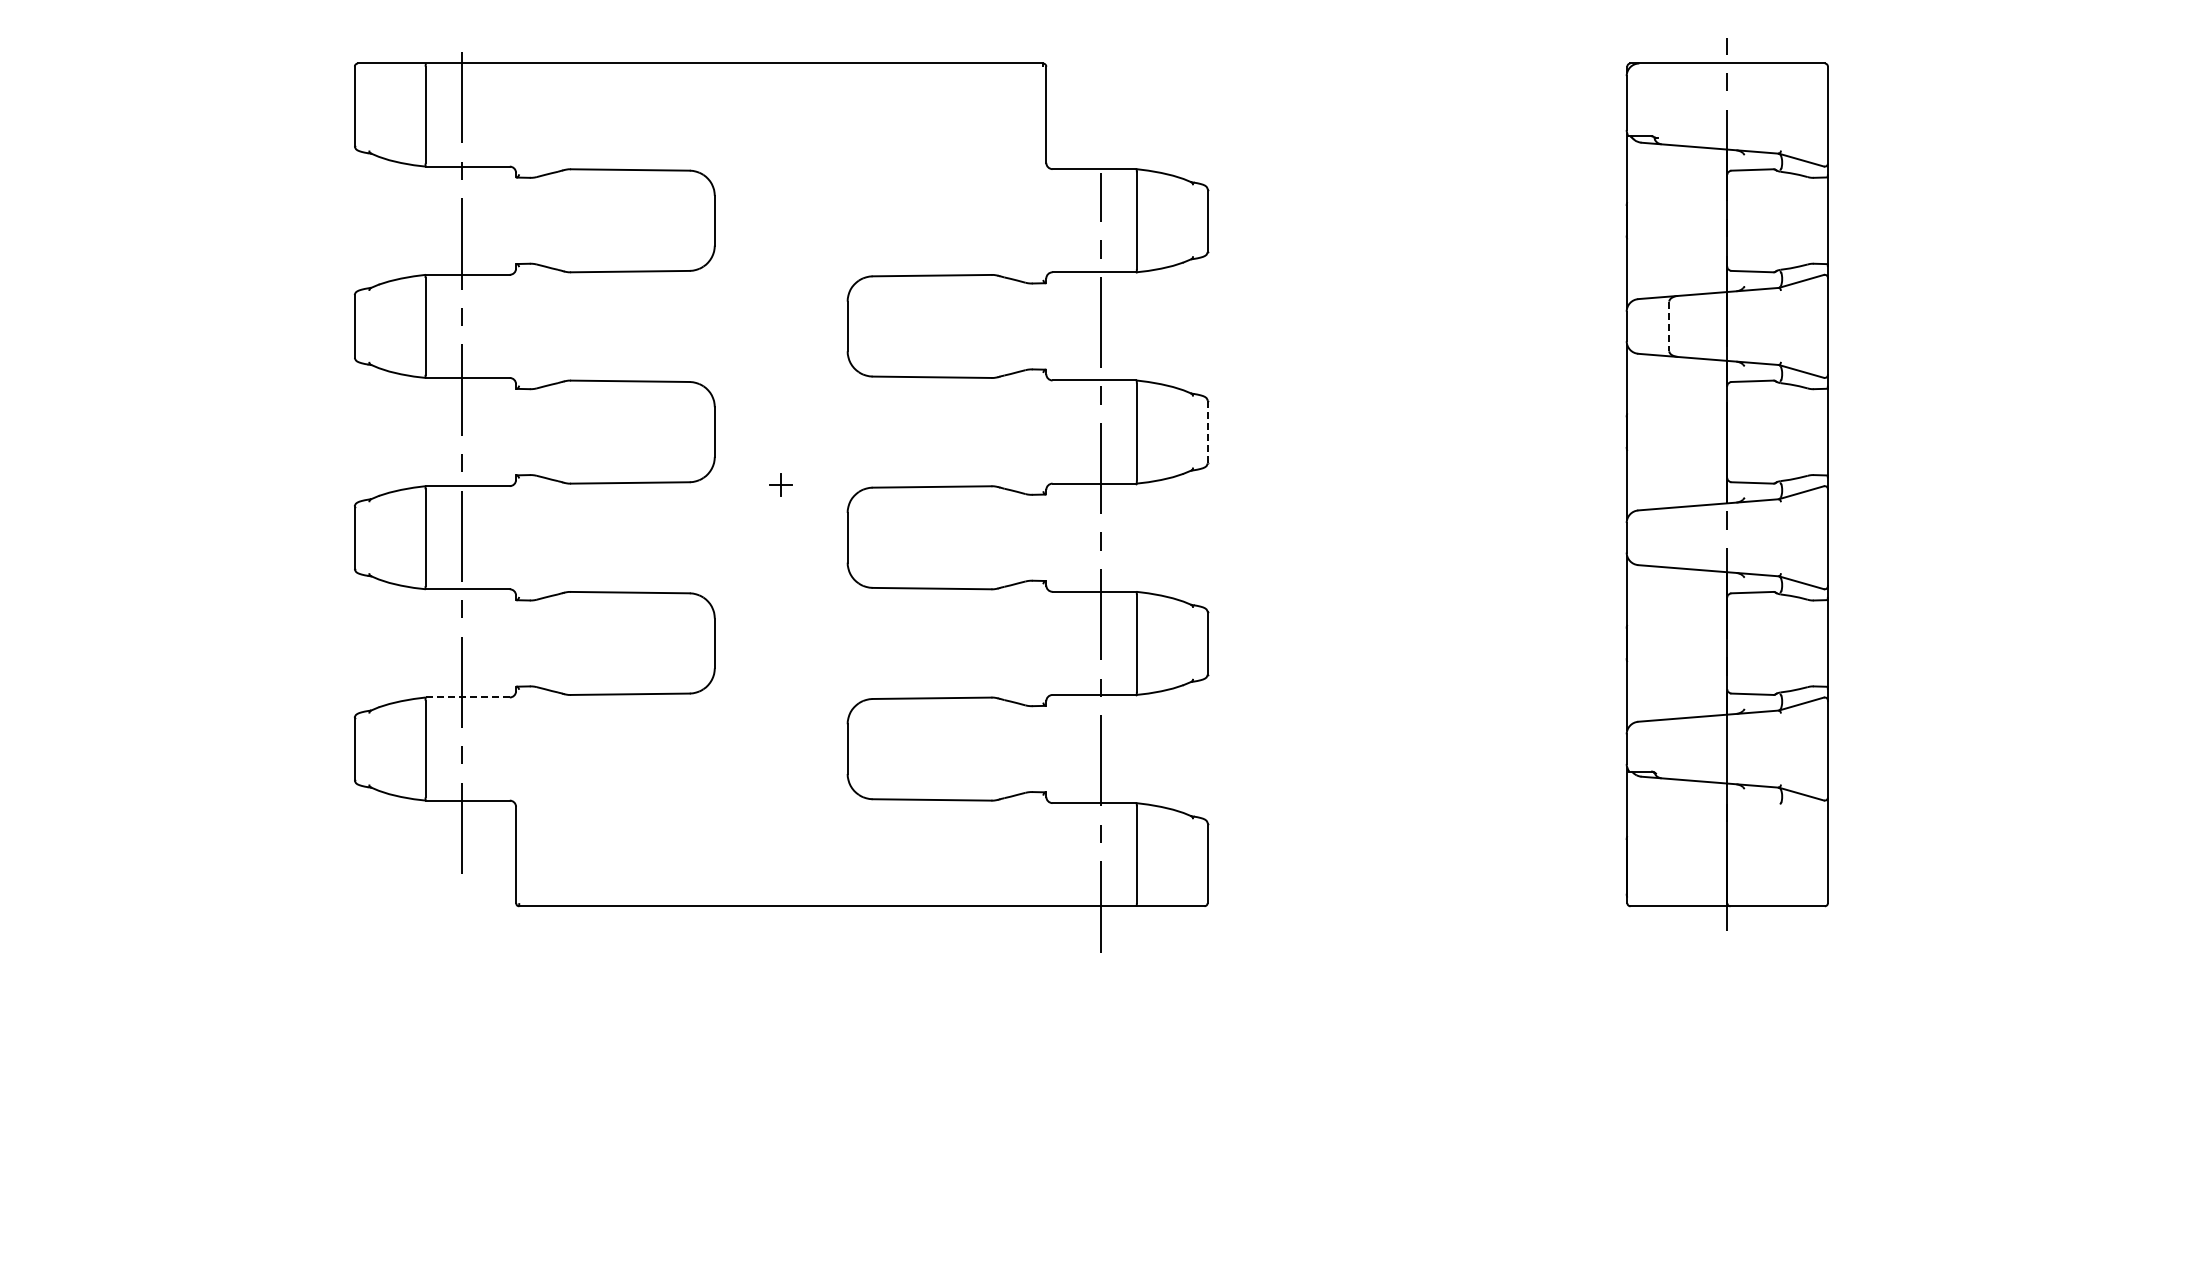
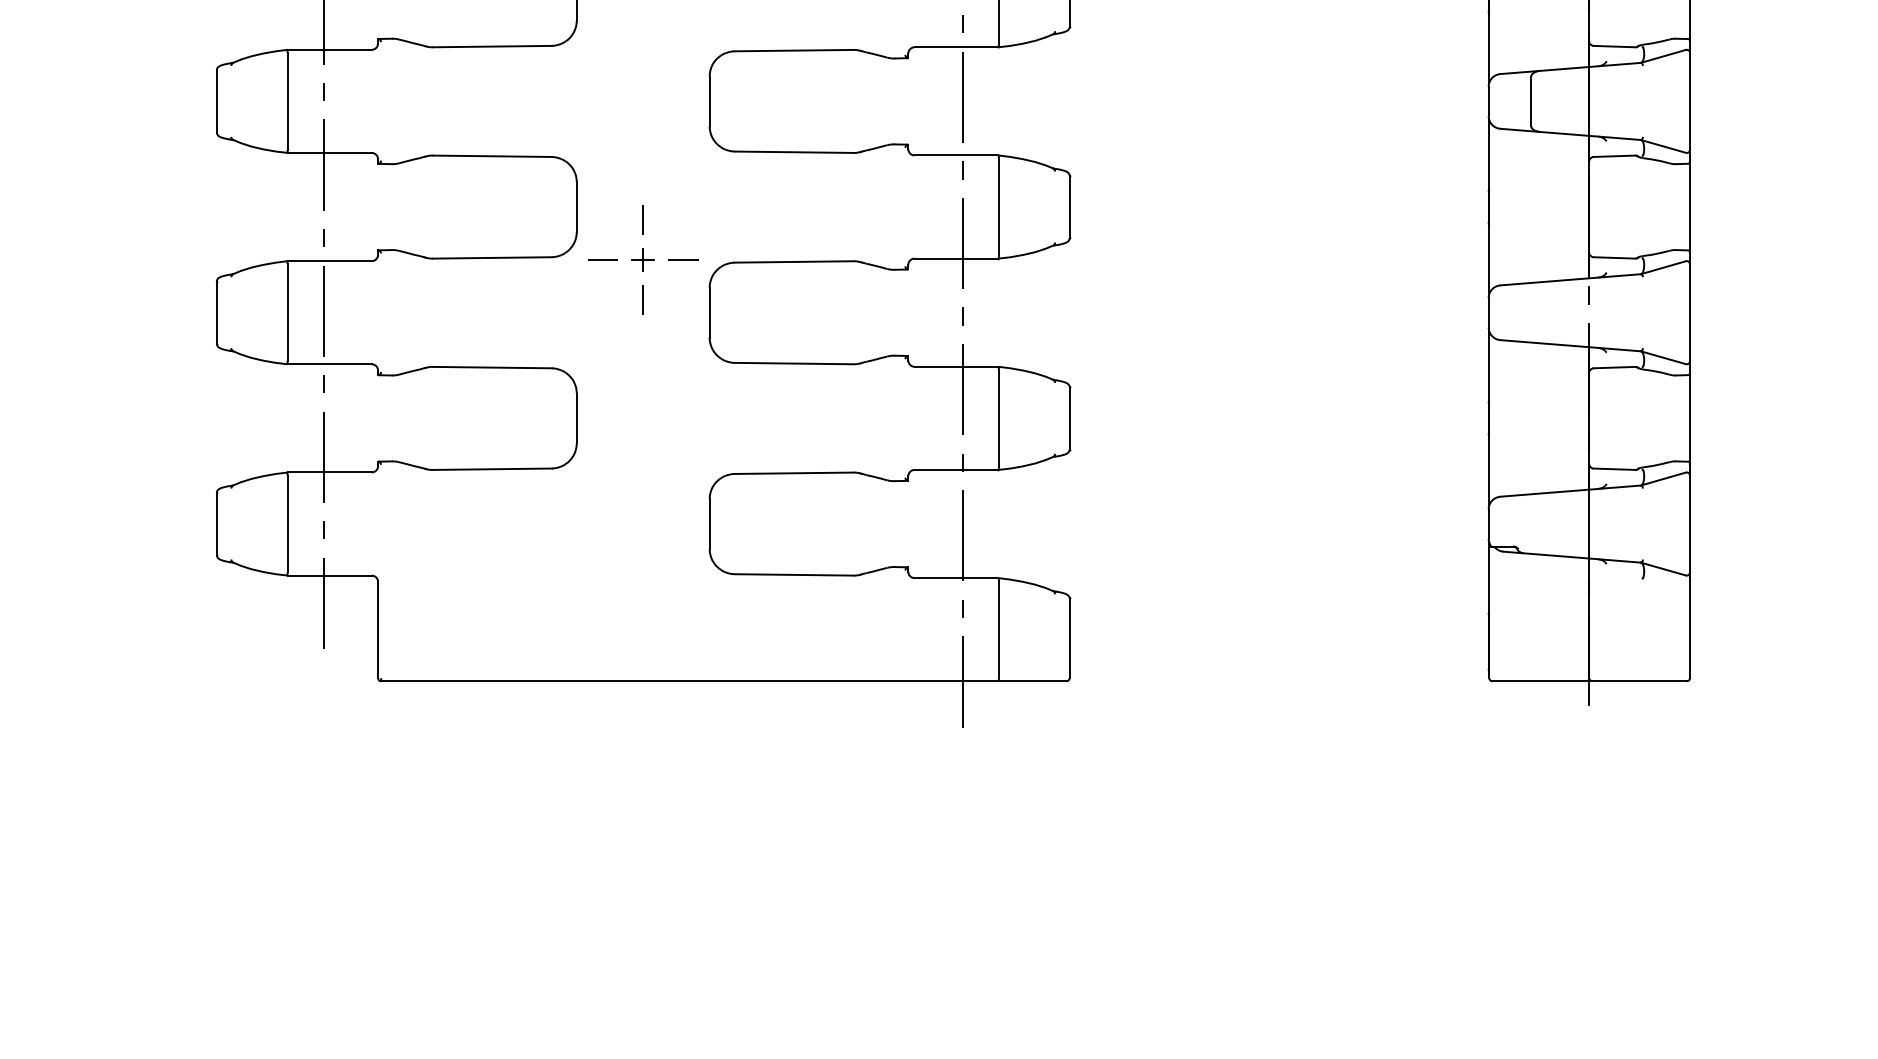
line: (1669, 326) -> (1531, 101), dashed -> solid
line: (1207, 431) -> (1069, 206), dashed -> solid
line: (781, 444) -> (643, 219), added
line: (740, 484) -> (602, 259), added
line: (821, 484) -> (683, 259), added
line: (781, 525) -> (643, 300), added
line: (467, 697) -> (329, 472), dashed -> solid

